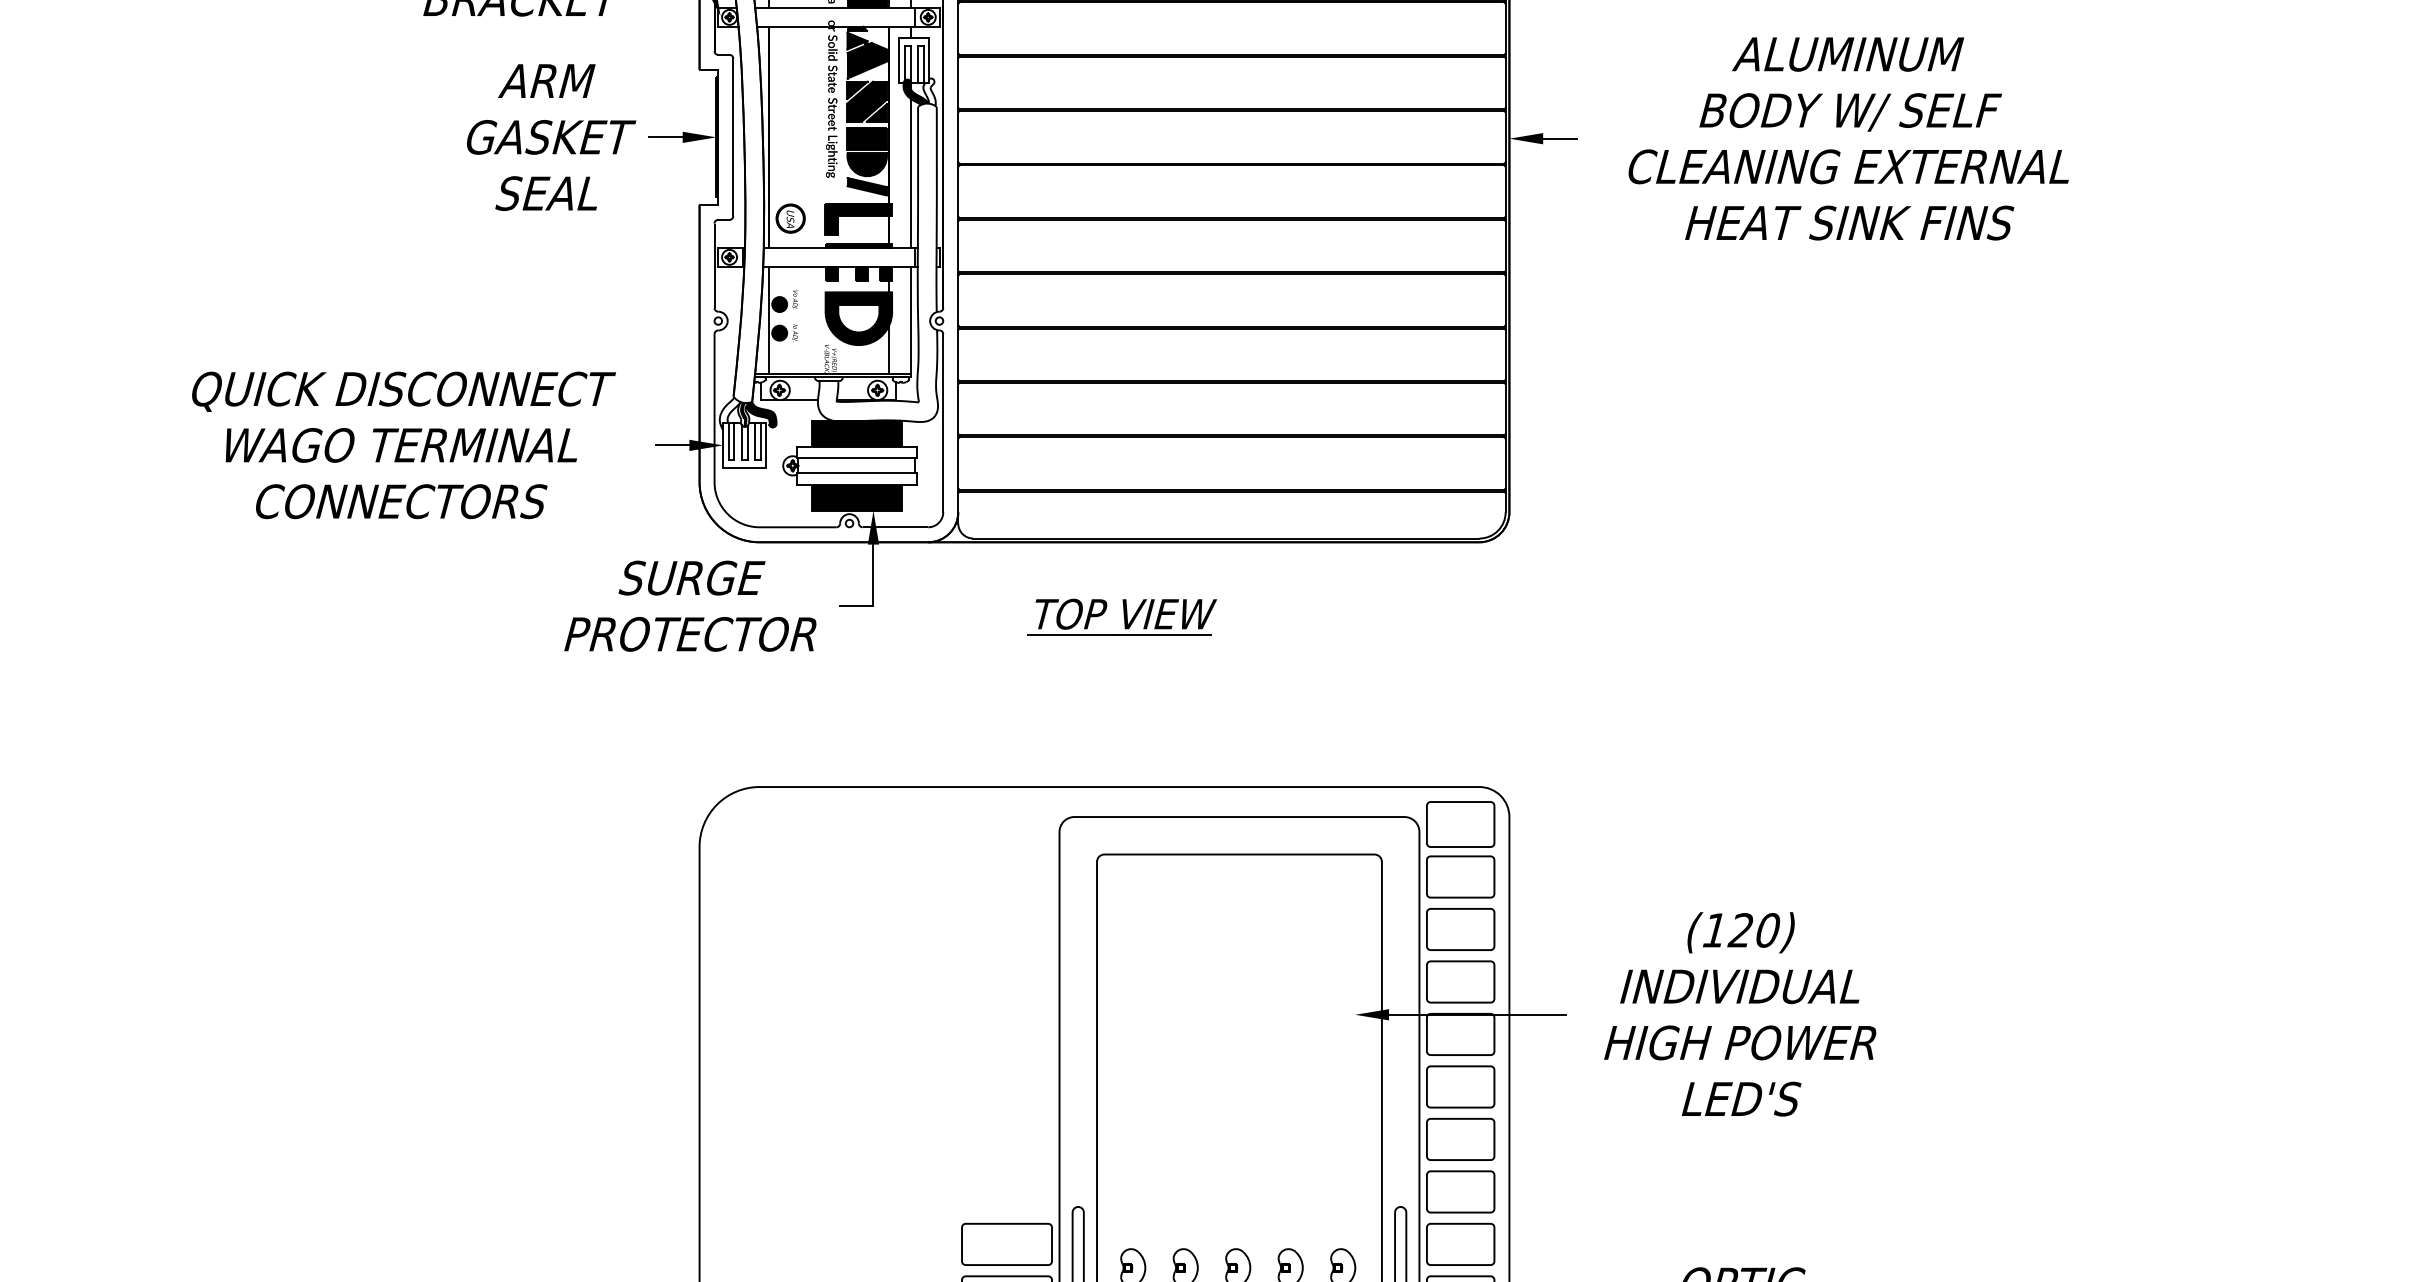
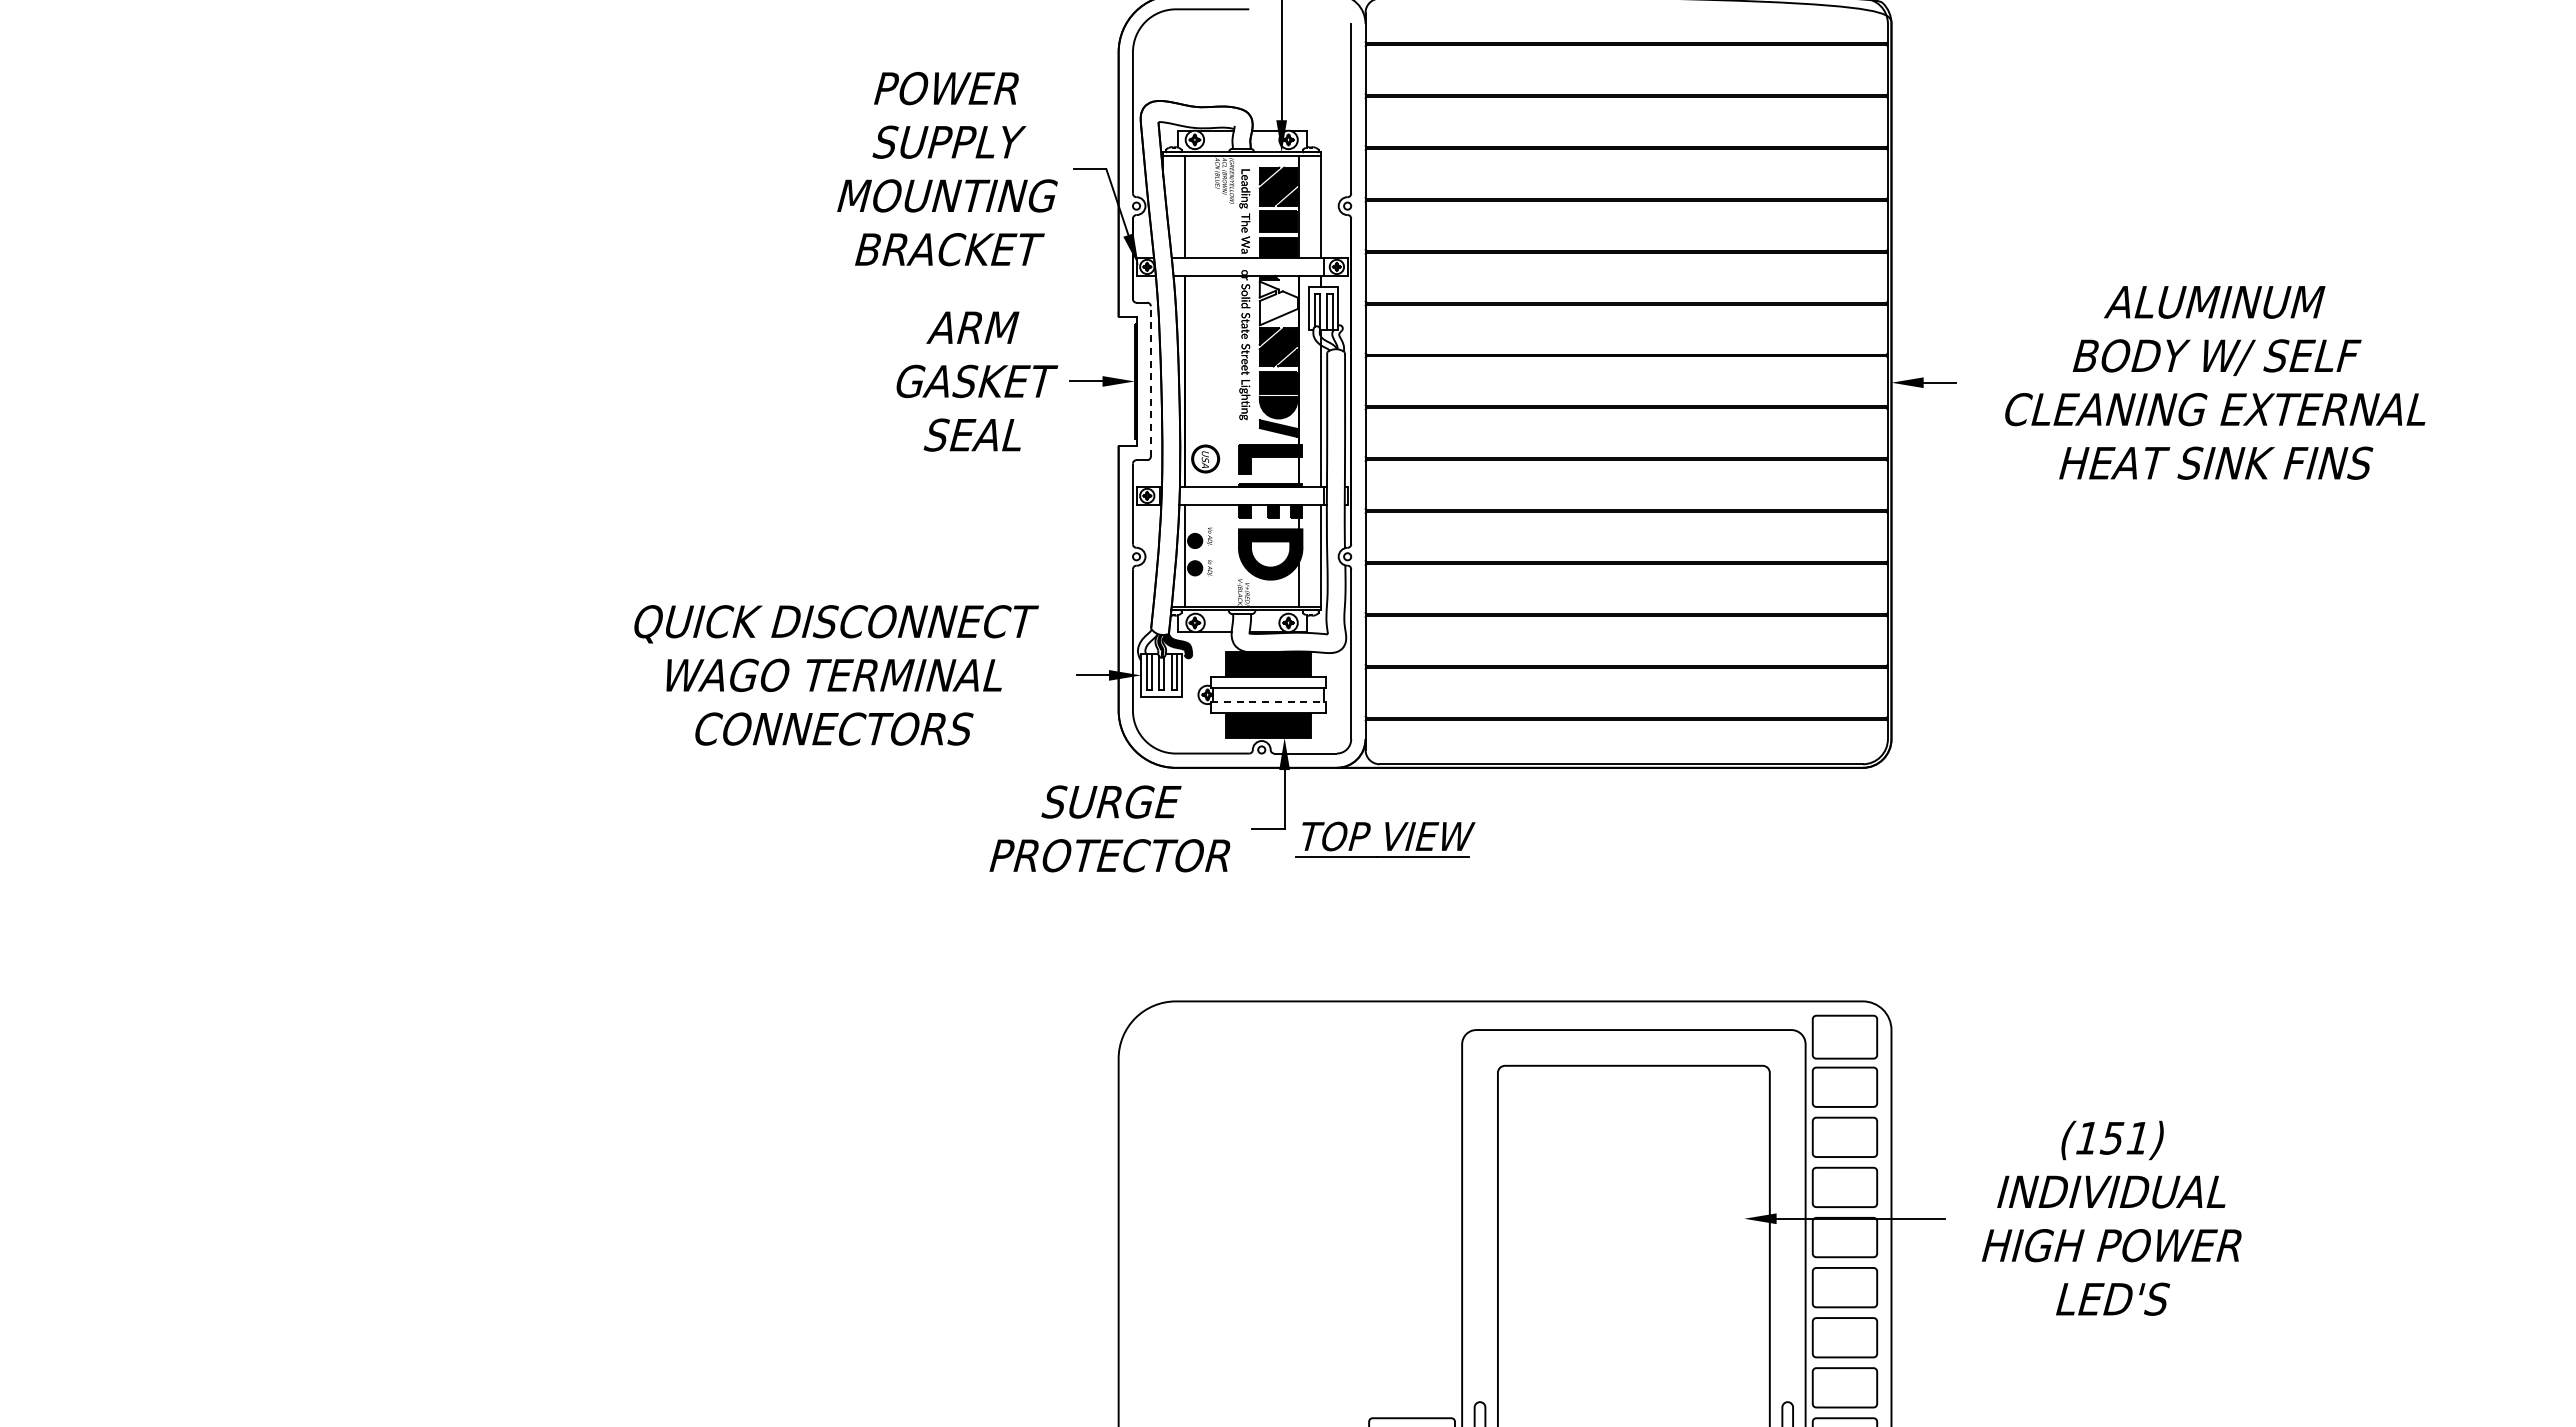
fill: (867, 55) -> (1278, 303), removed
fill: (916, 92) -> (1325, 338), removed
line: (732, 136) -> (1150, 380), solid -> dashed
line: (856, 473) -> (1268, 702), solid -> dashed
part: (1122, 617) -> (1385, 839), moved
text: (1753, 929) -> (2124, 1137), (120) -> (151)

